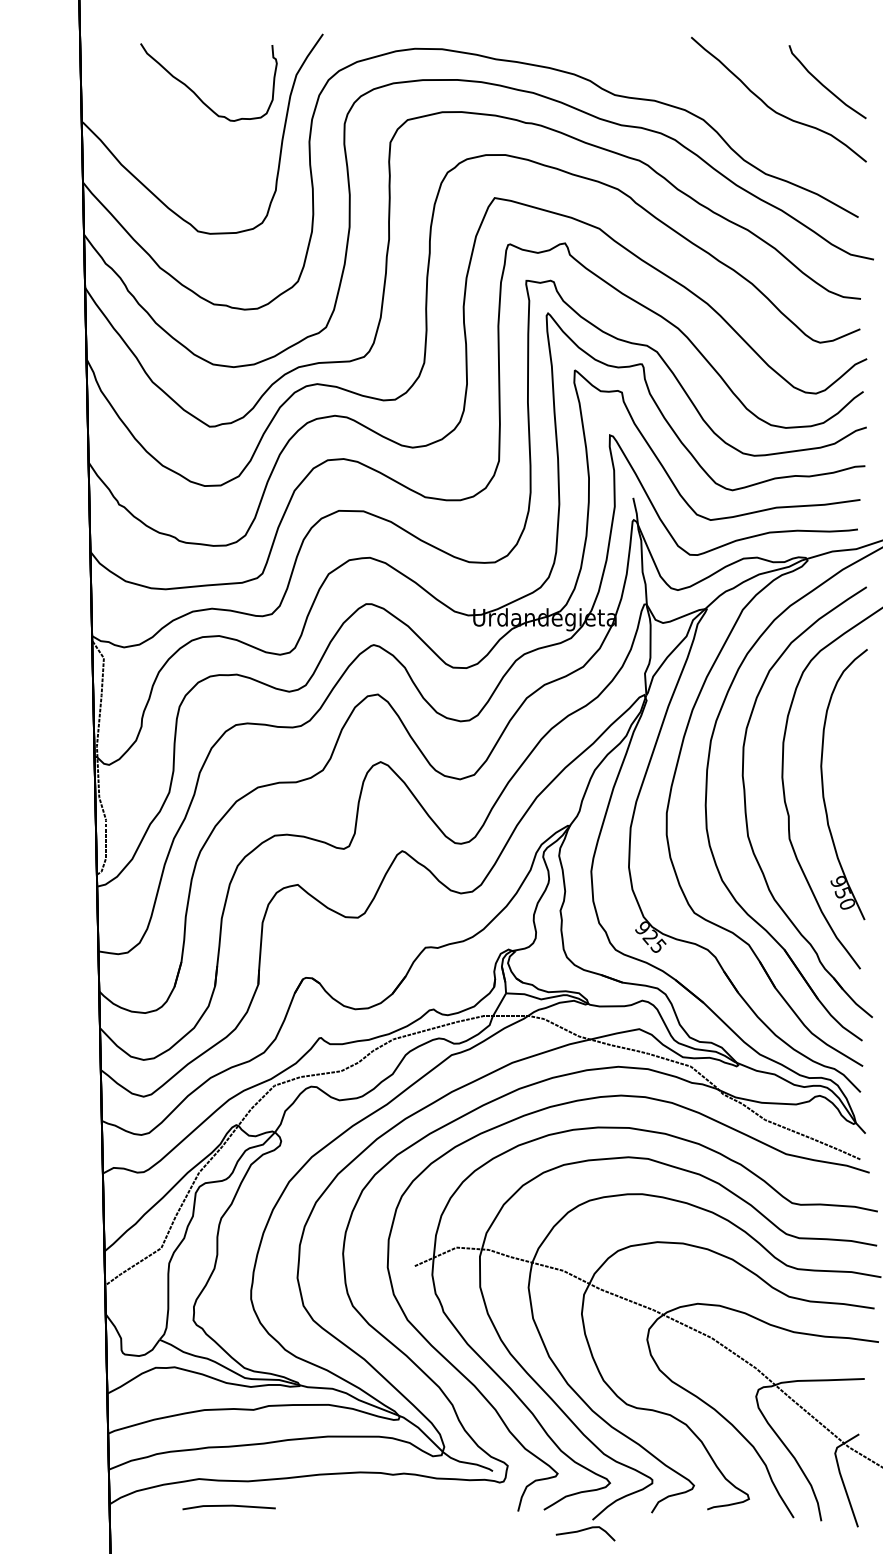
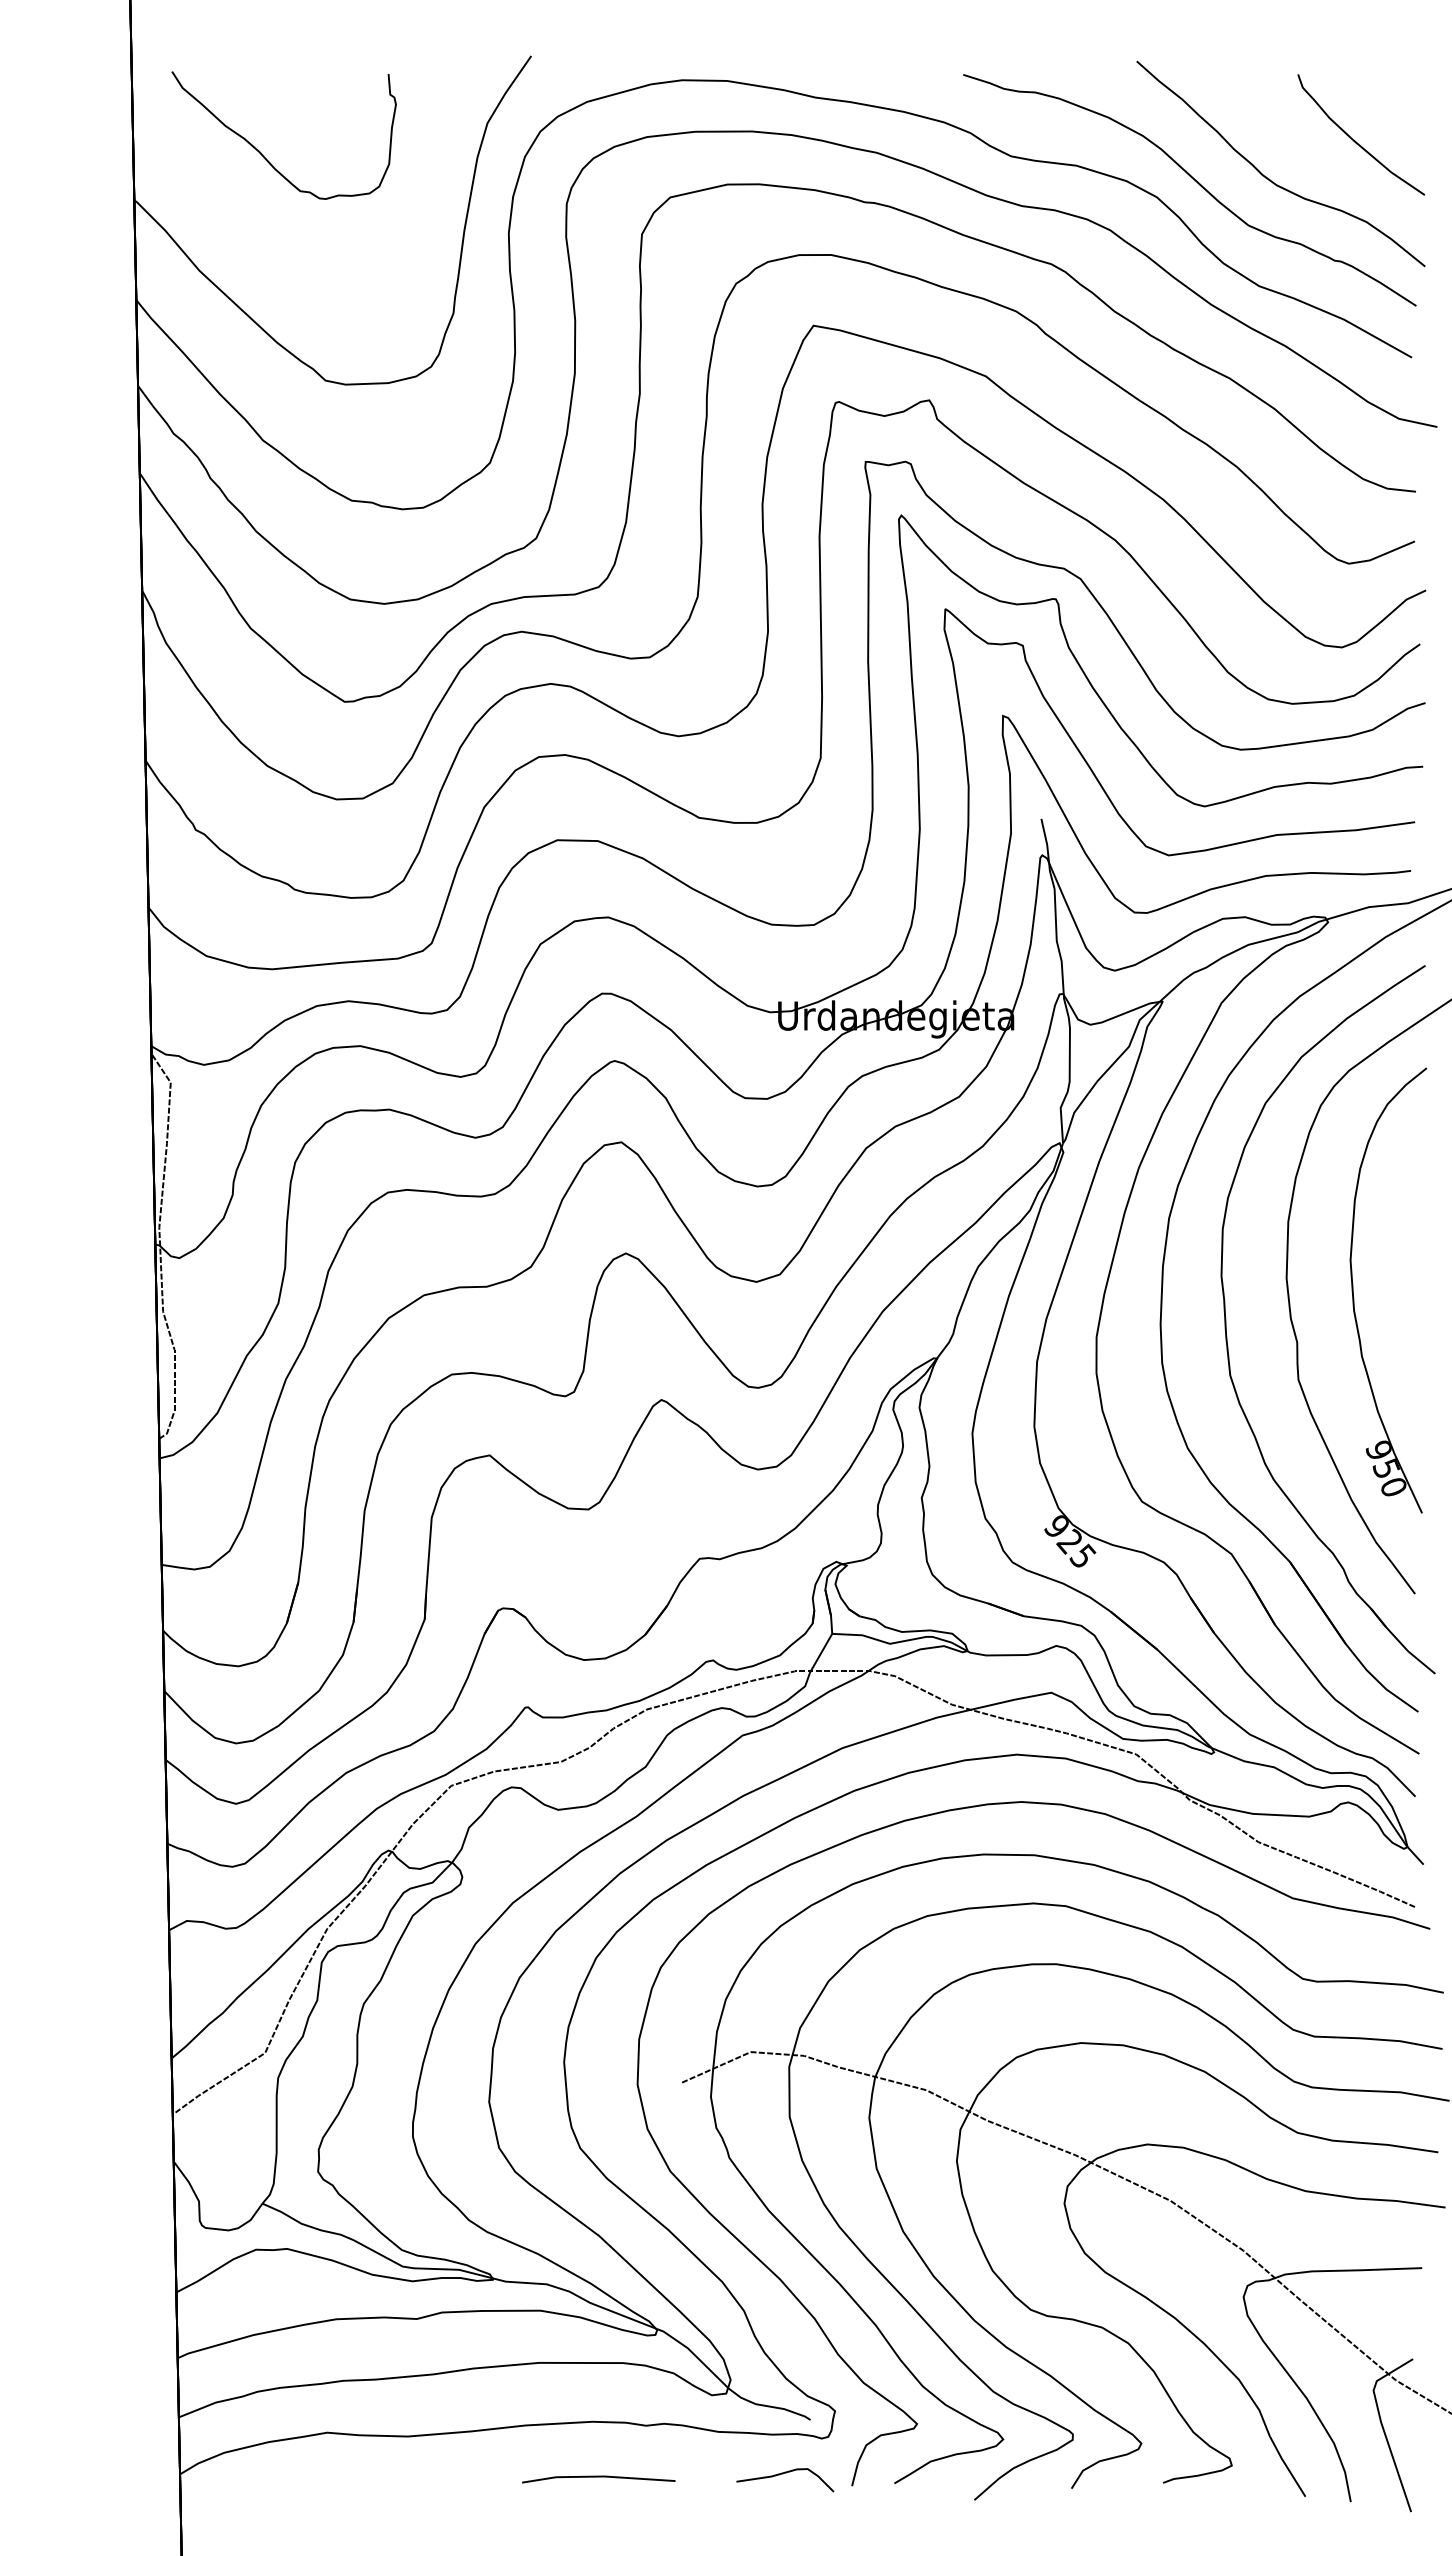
curve: (196, 93) -> (263, 153), moved
curve: (727, 111) -> (1196, 183), added
line: (228, 1506) -> (597, 2477), moved
curve: (585, 1530) -> (785, 2474), moved

